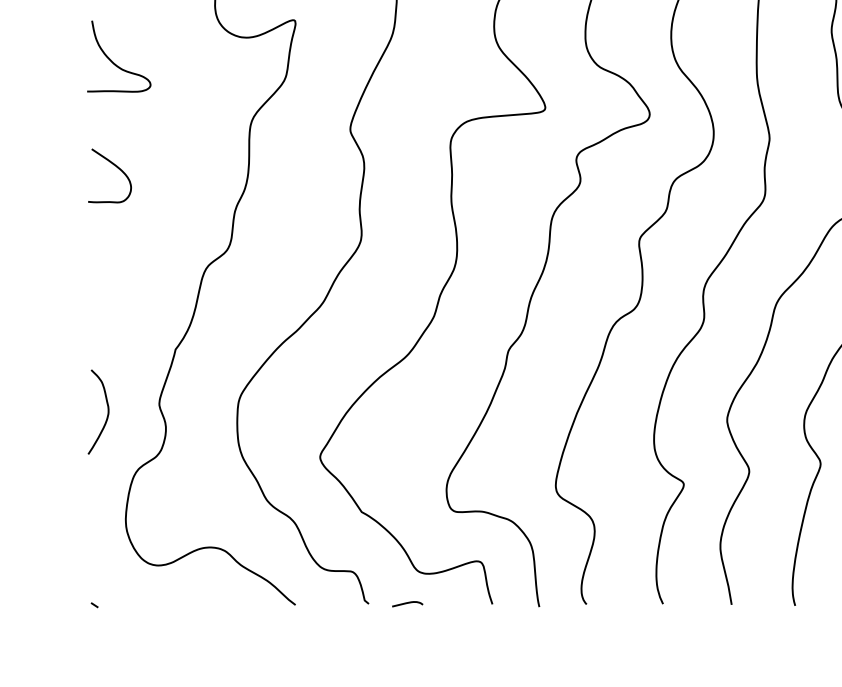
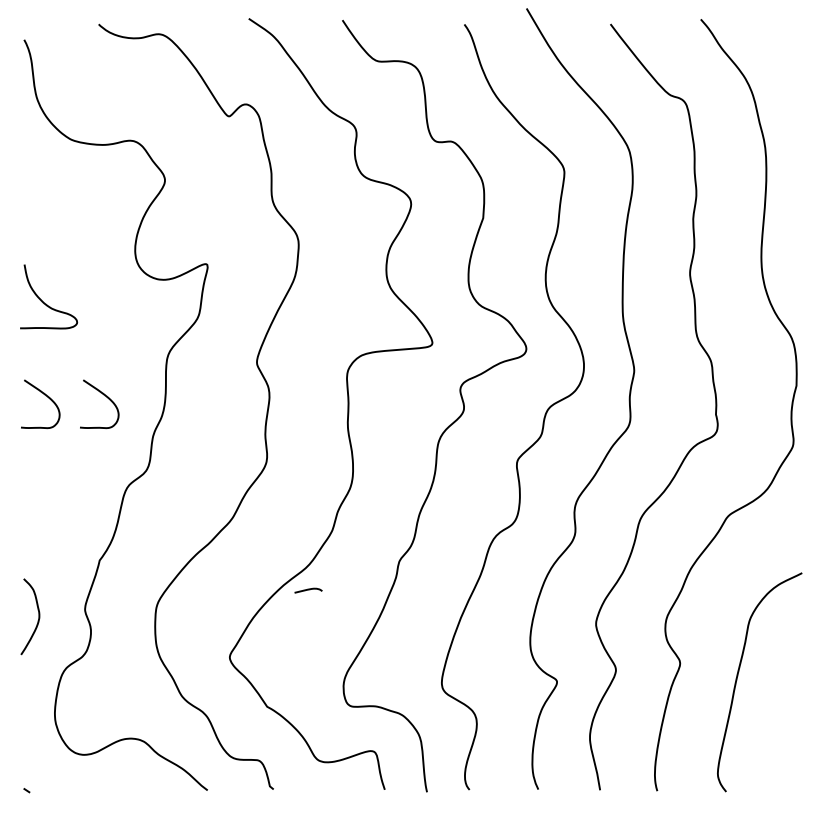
curve: (179, 166) -> (103, 395), added
curve: (407, 604) -> (308, 590), moved

